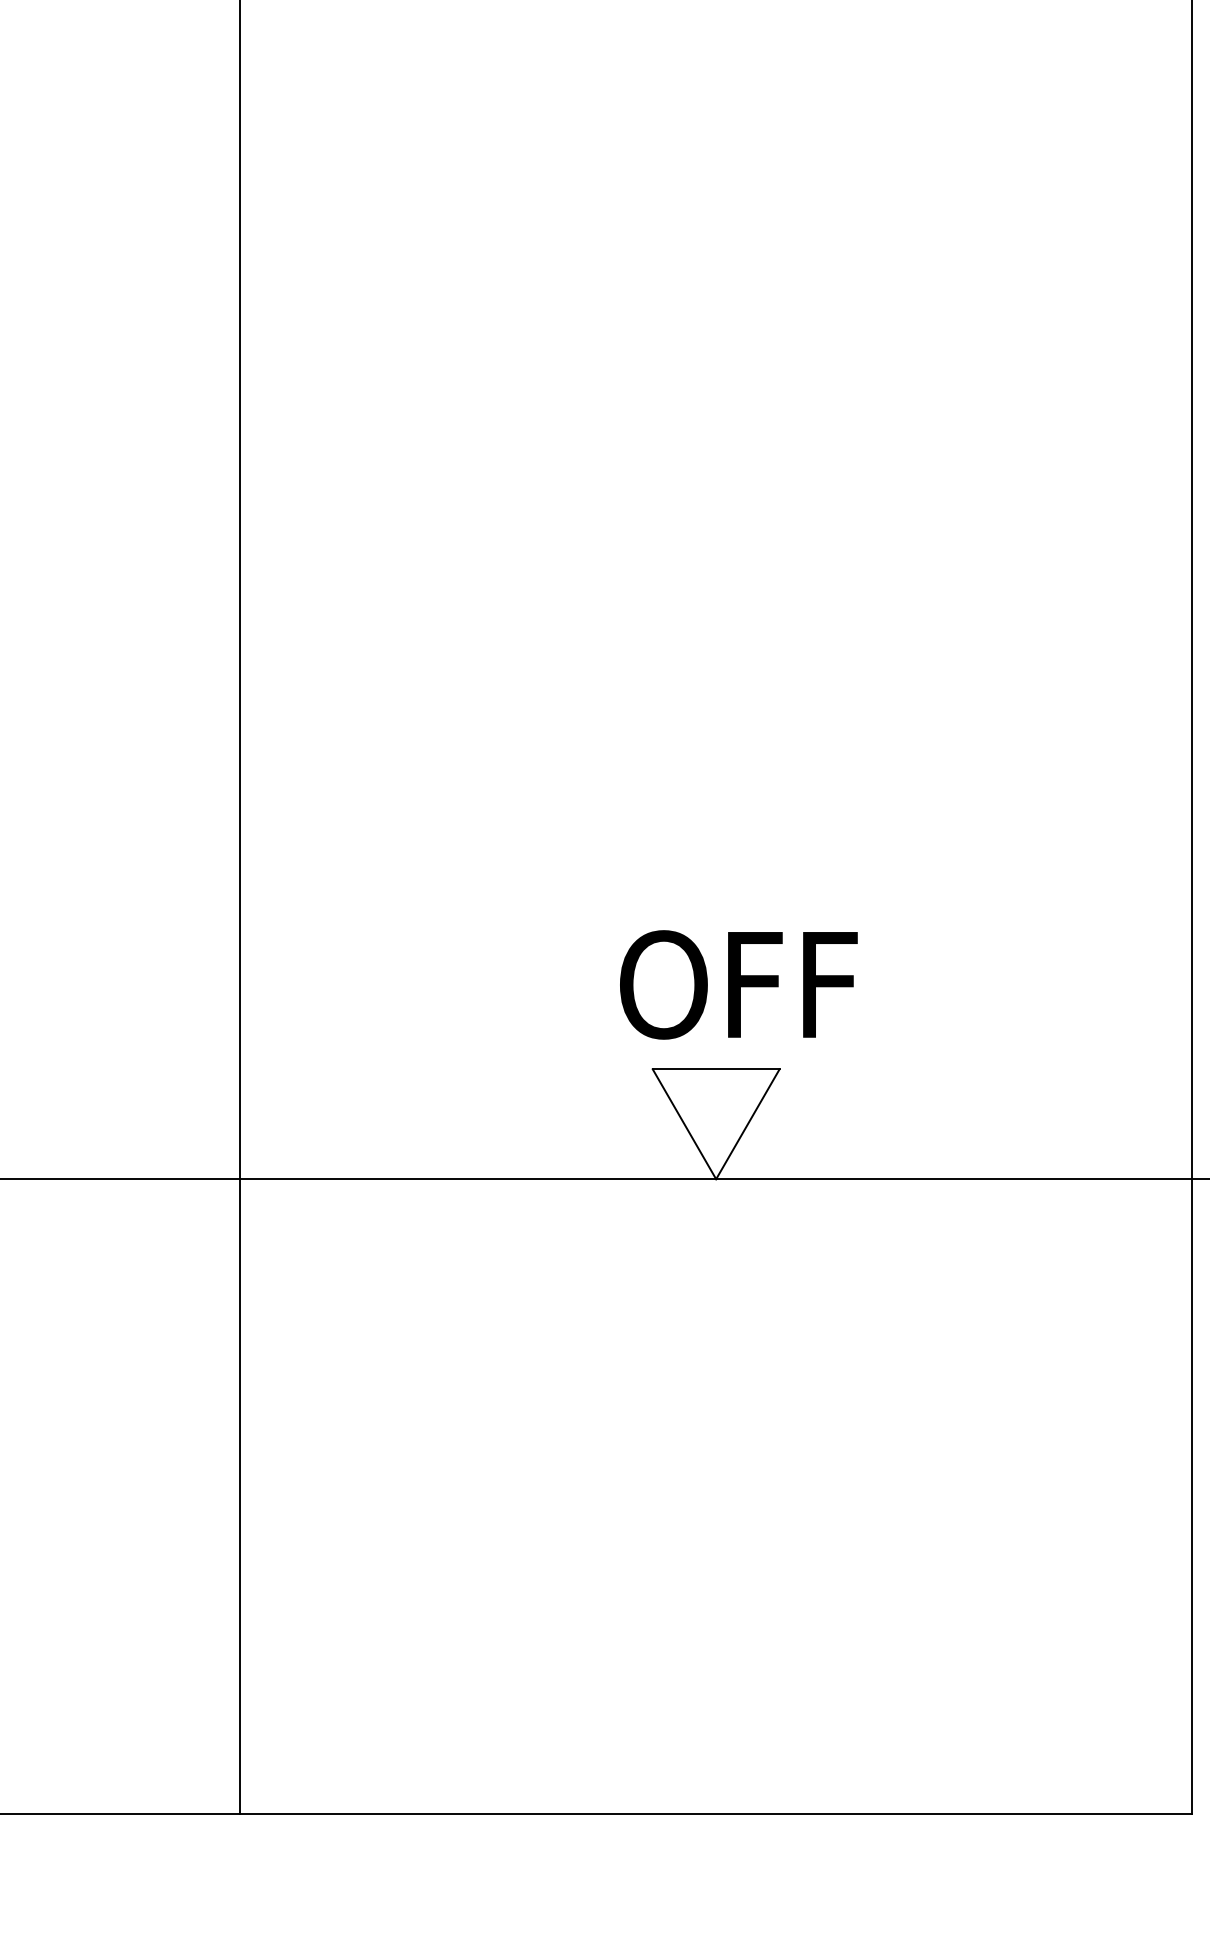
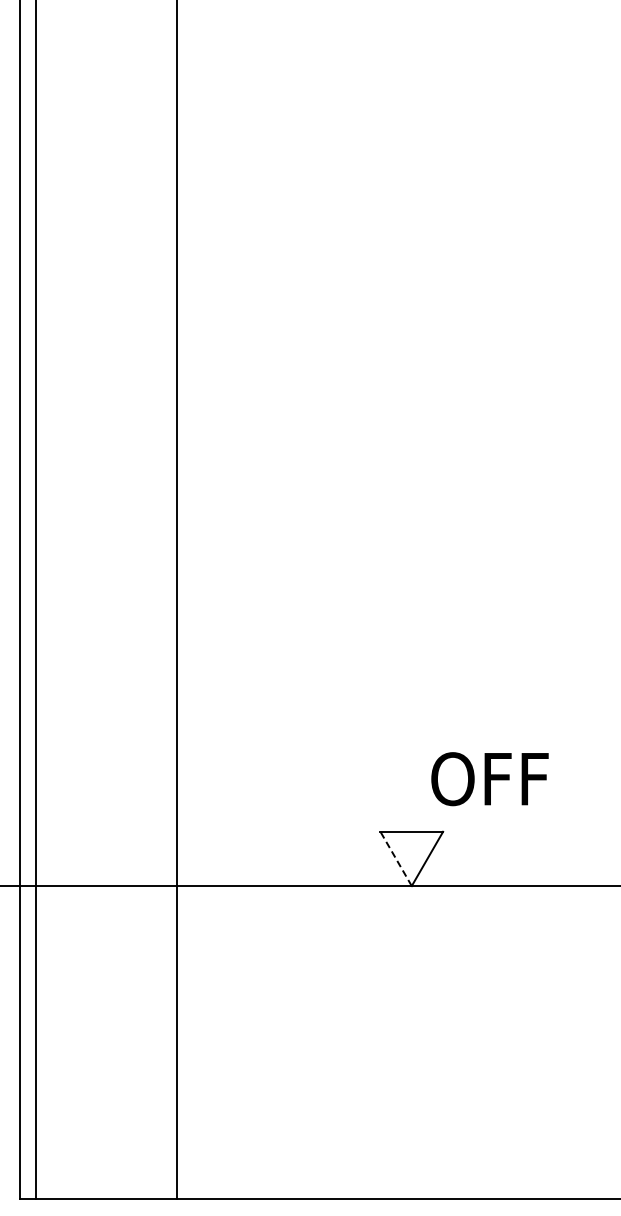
text: (737, 985) -> (489, 779), moved
line: (683, 1123) -> (395, 858), solid -> dashed

